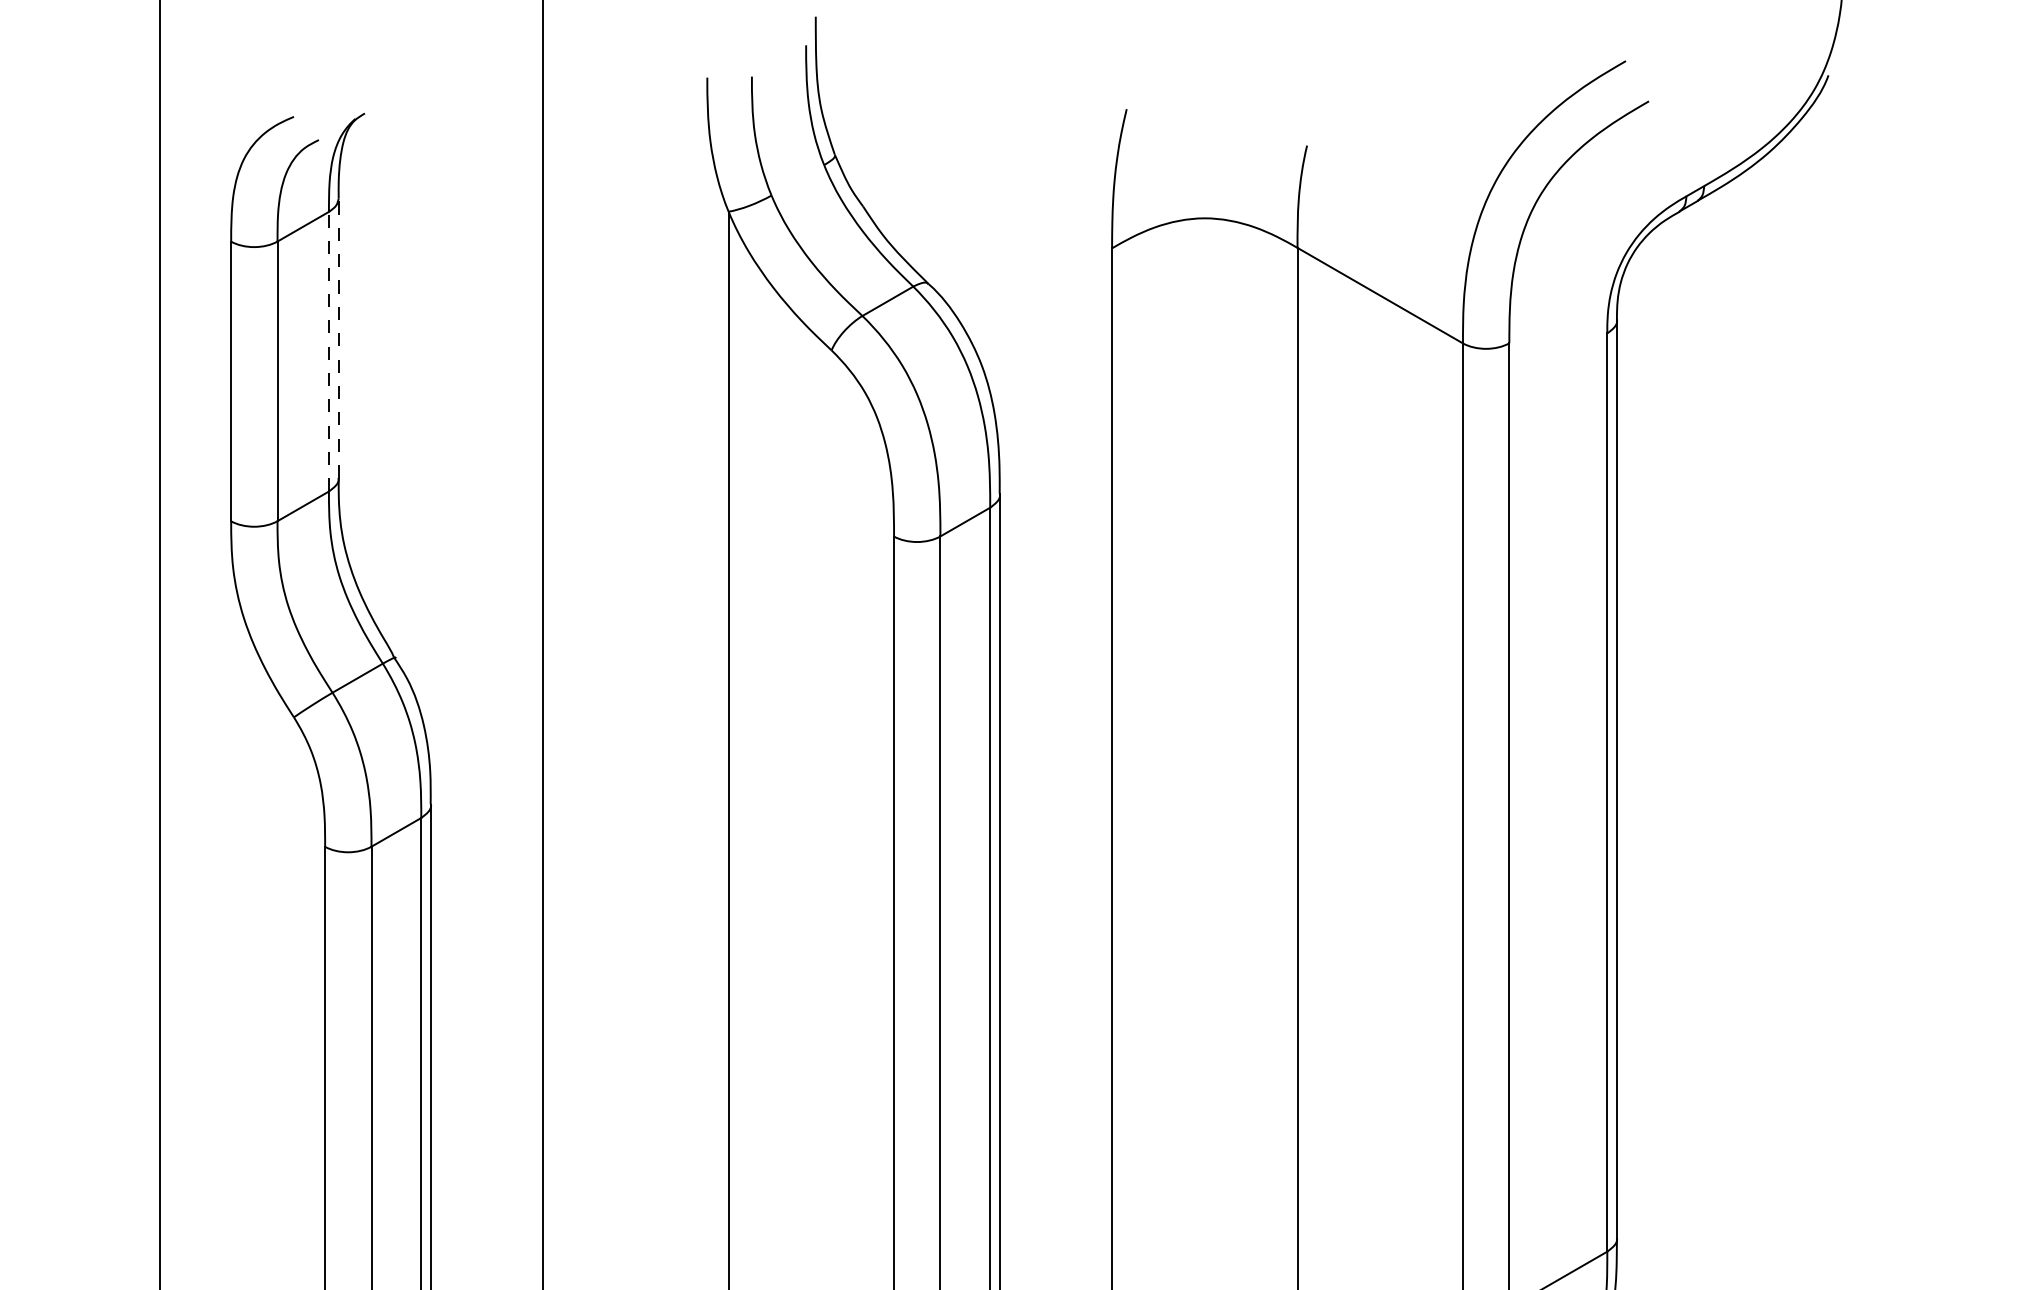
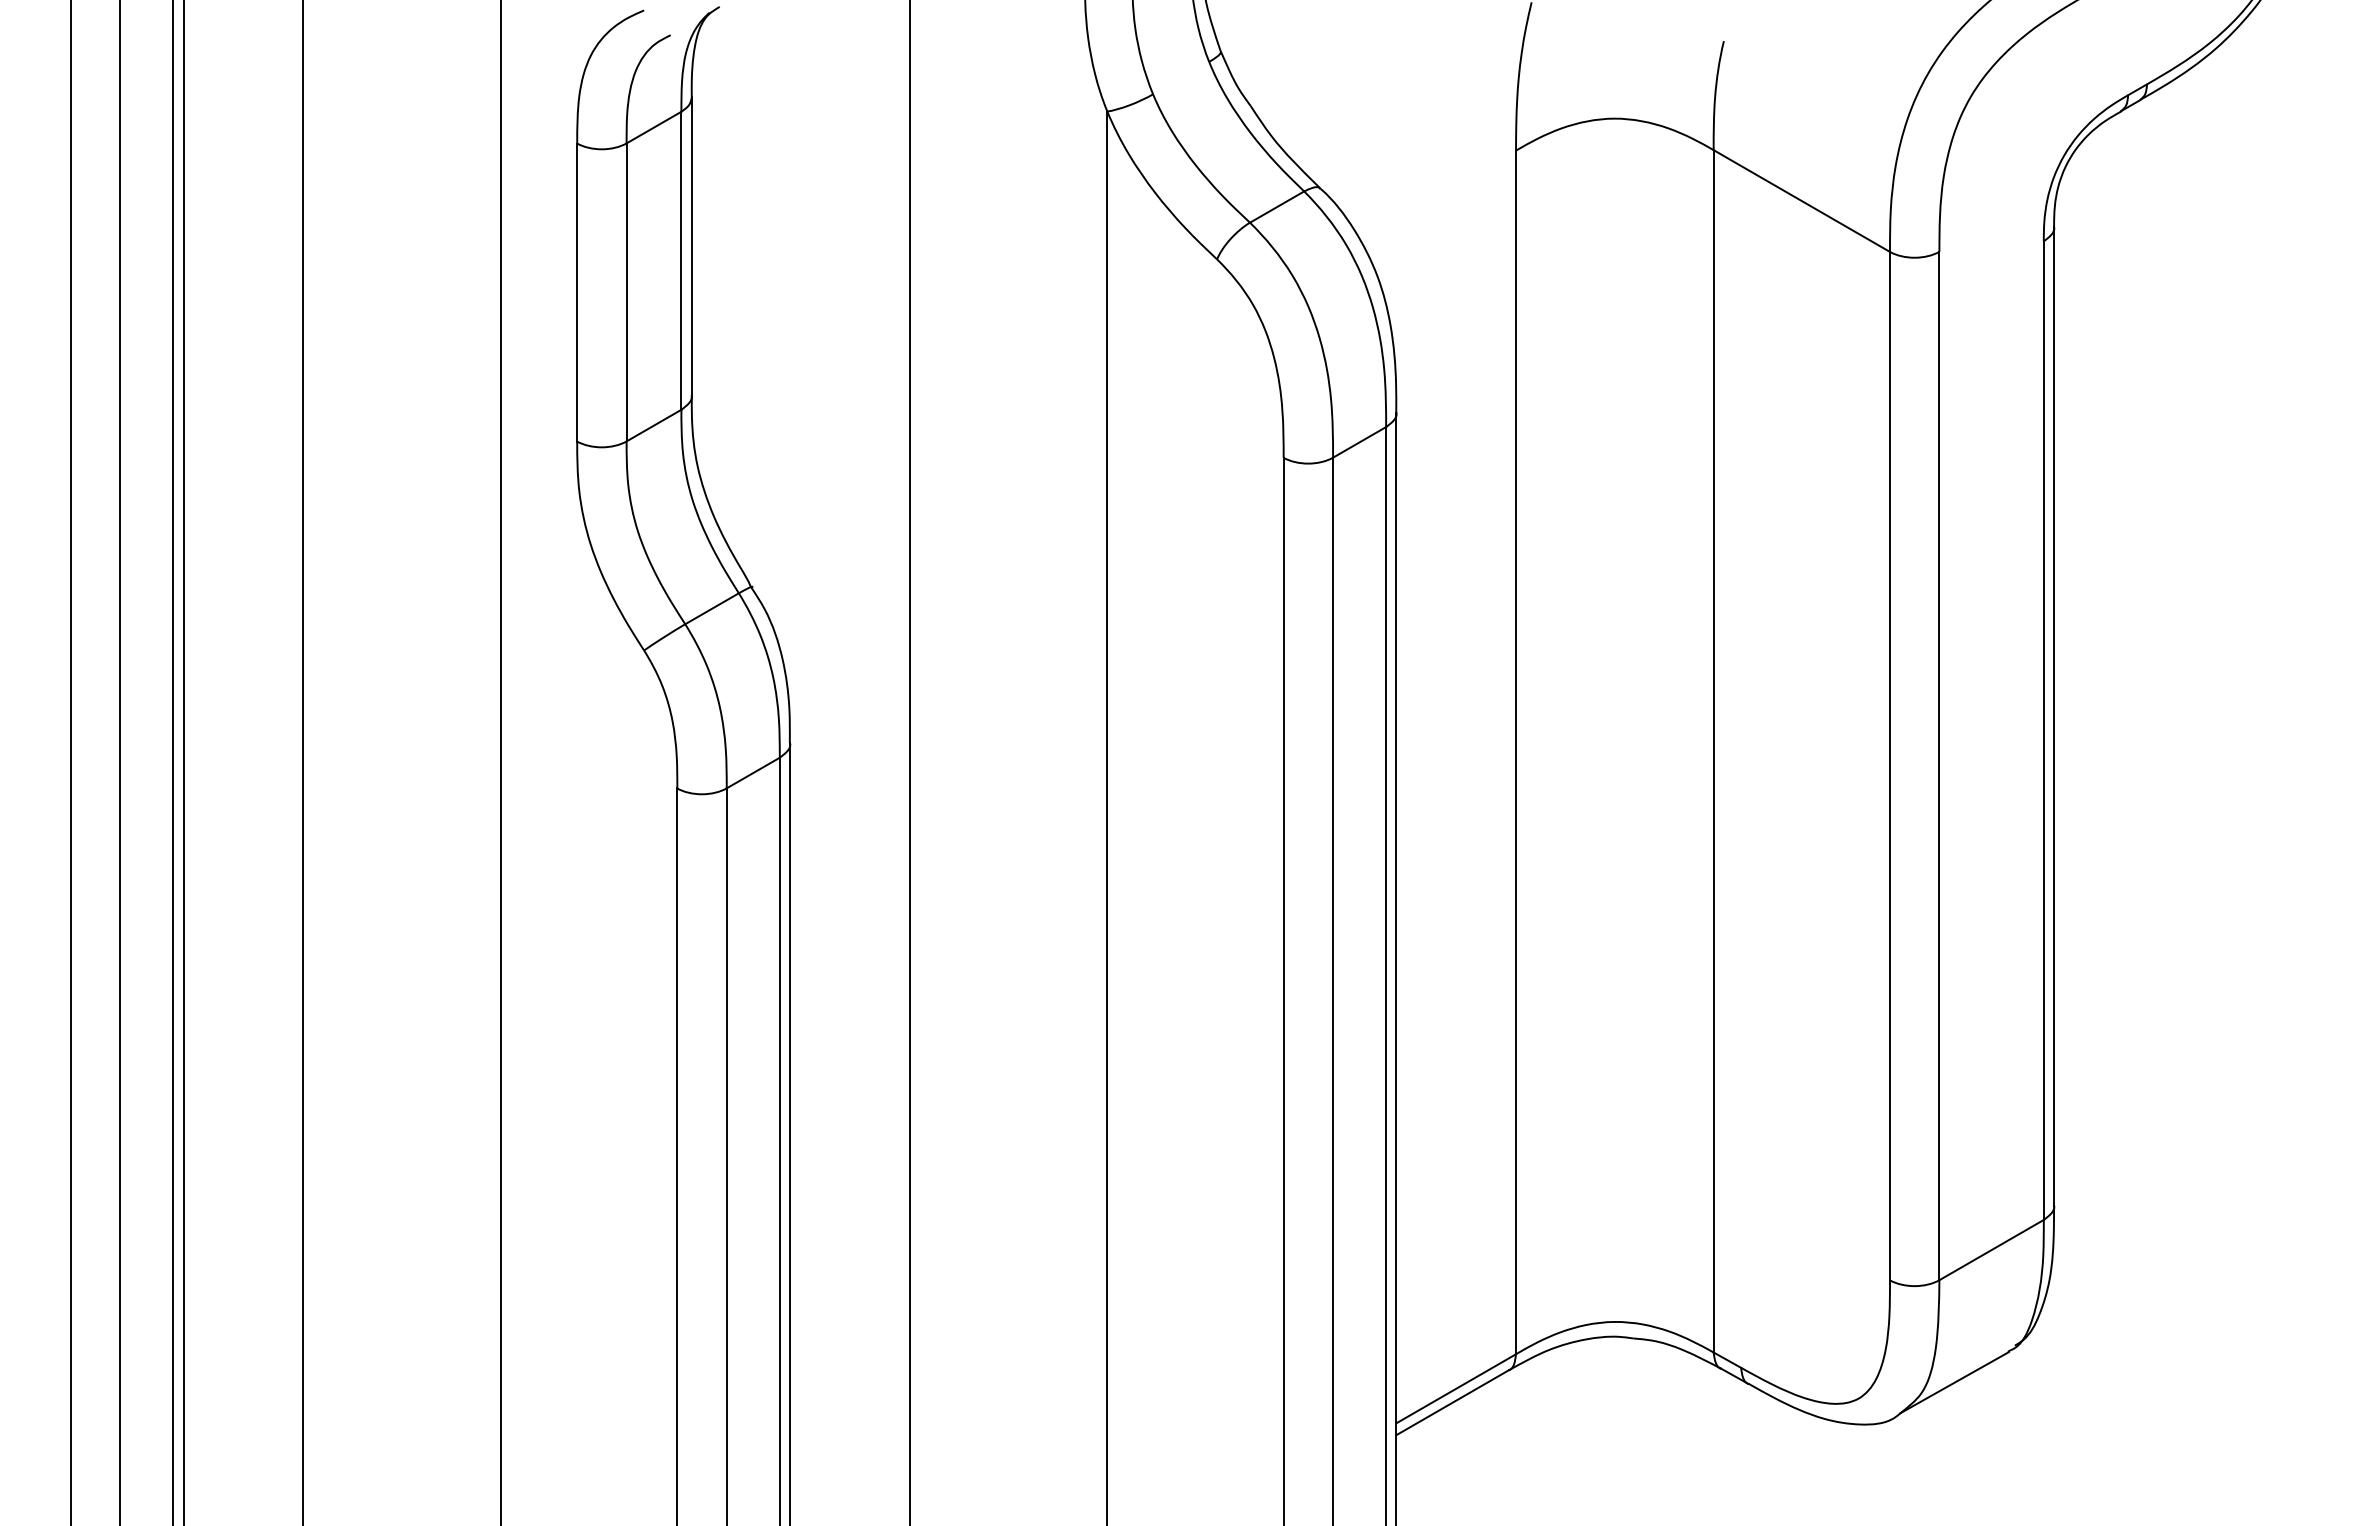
line: (338, 337) -> (691, 245), dashed -> solid
line: (329, 351) -> (681, 260), dashed -> solid

